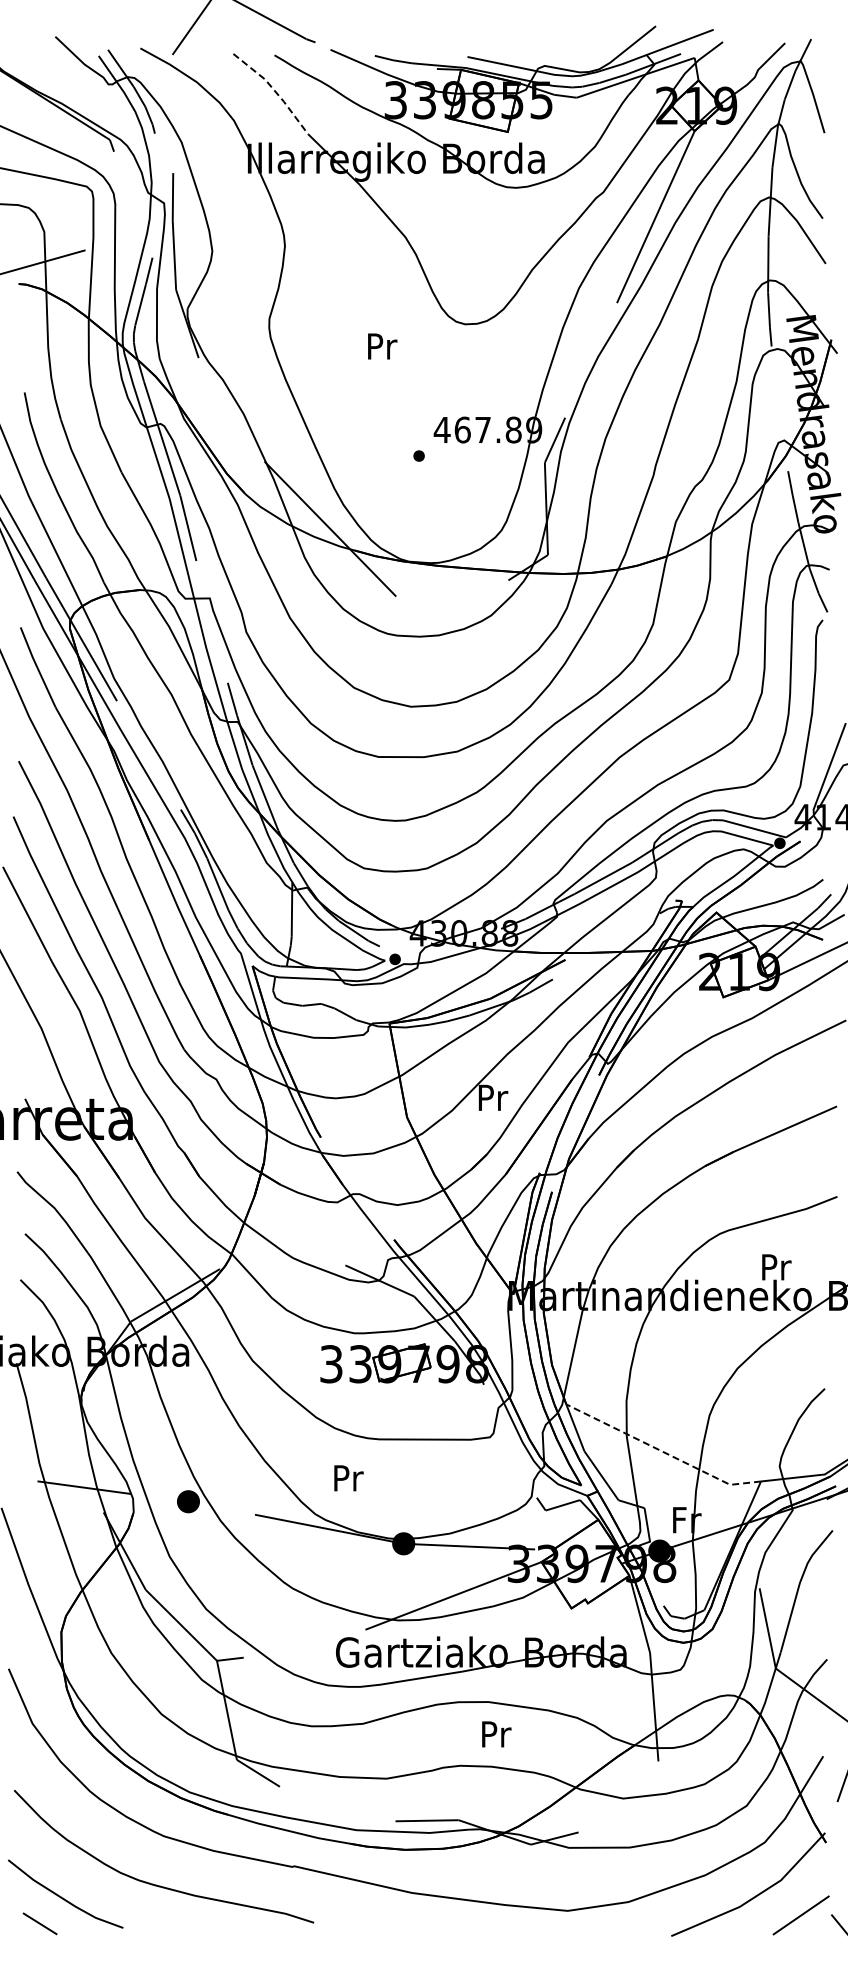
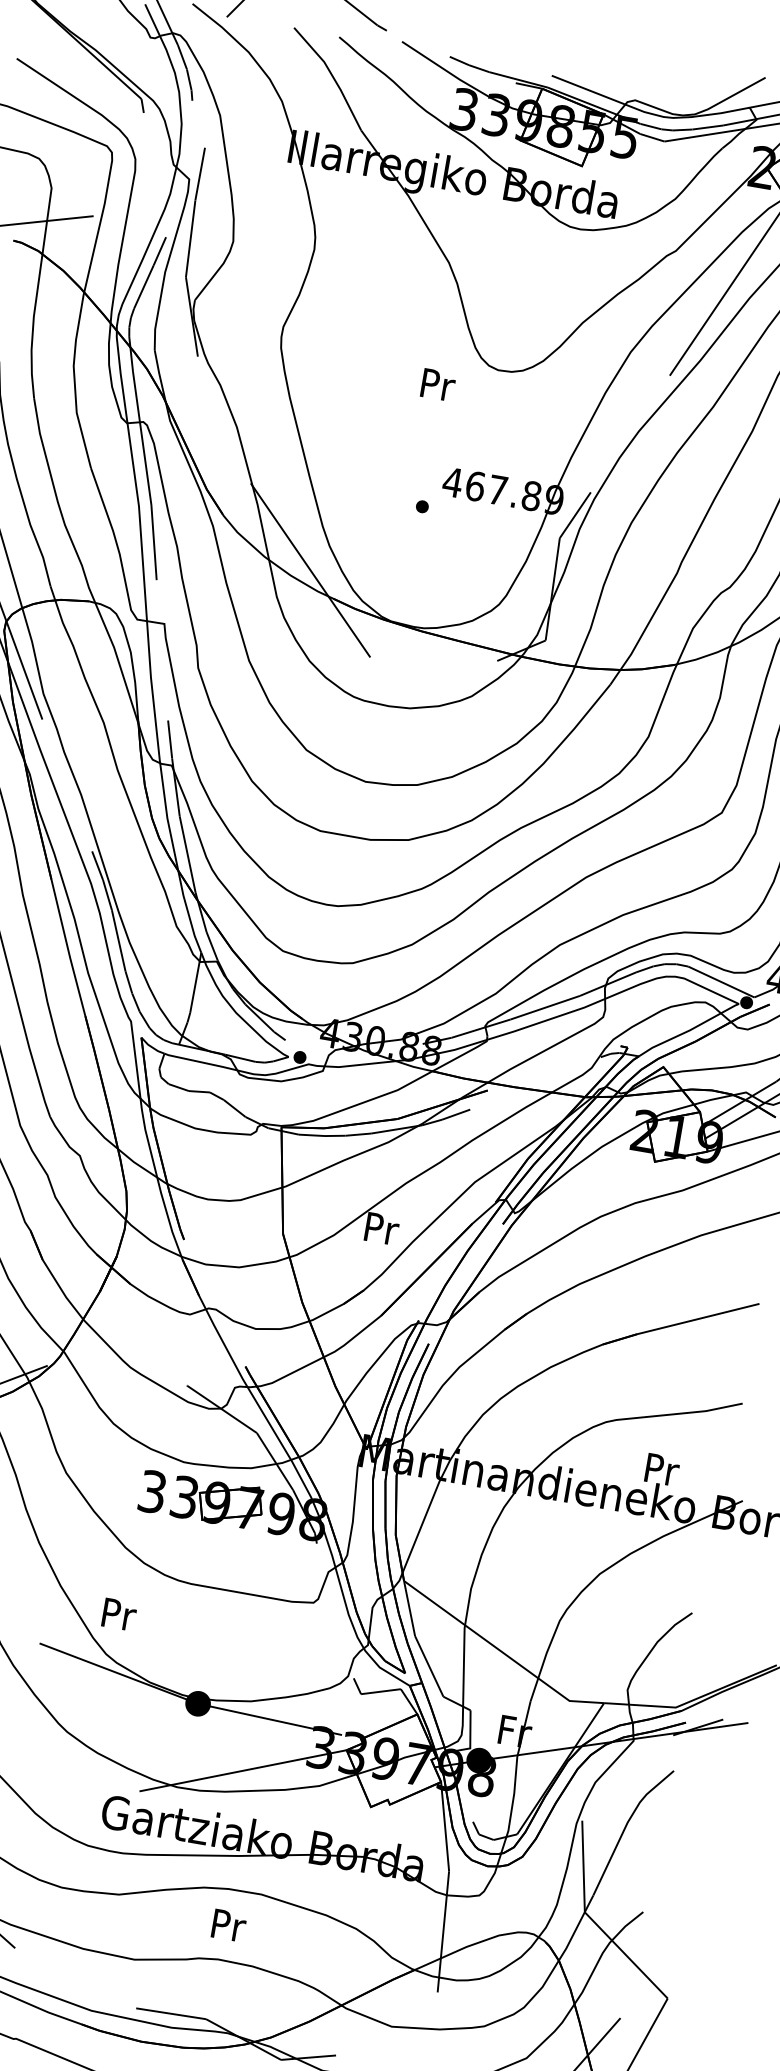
line: (274, 90) -> (332, 75), dashed -> solid
text: (382, 346) -> (438, 385), moved
line: (662, 1451) -> (501, 1651), dashed -> solid
text: (348, 1478) -> (118, 1614), moved
text: (496, 1734) -> (228, 1925), moved

